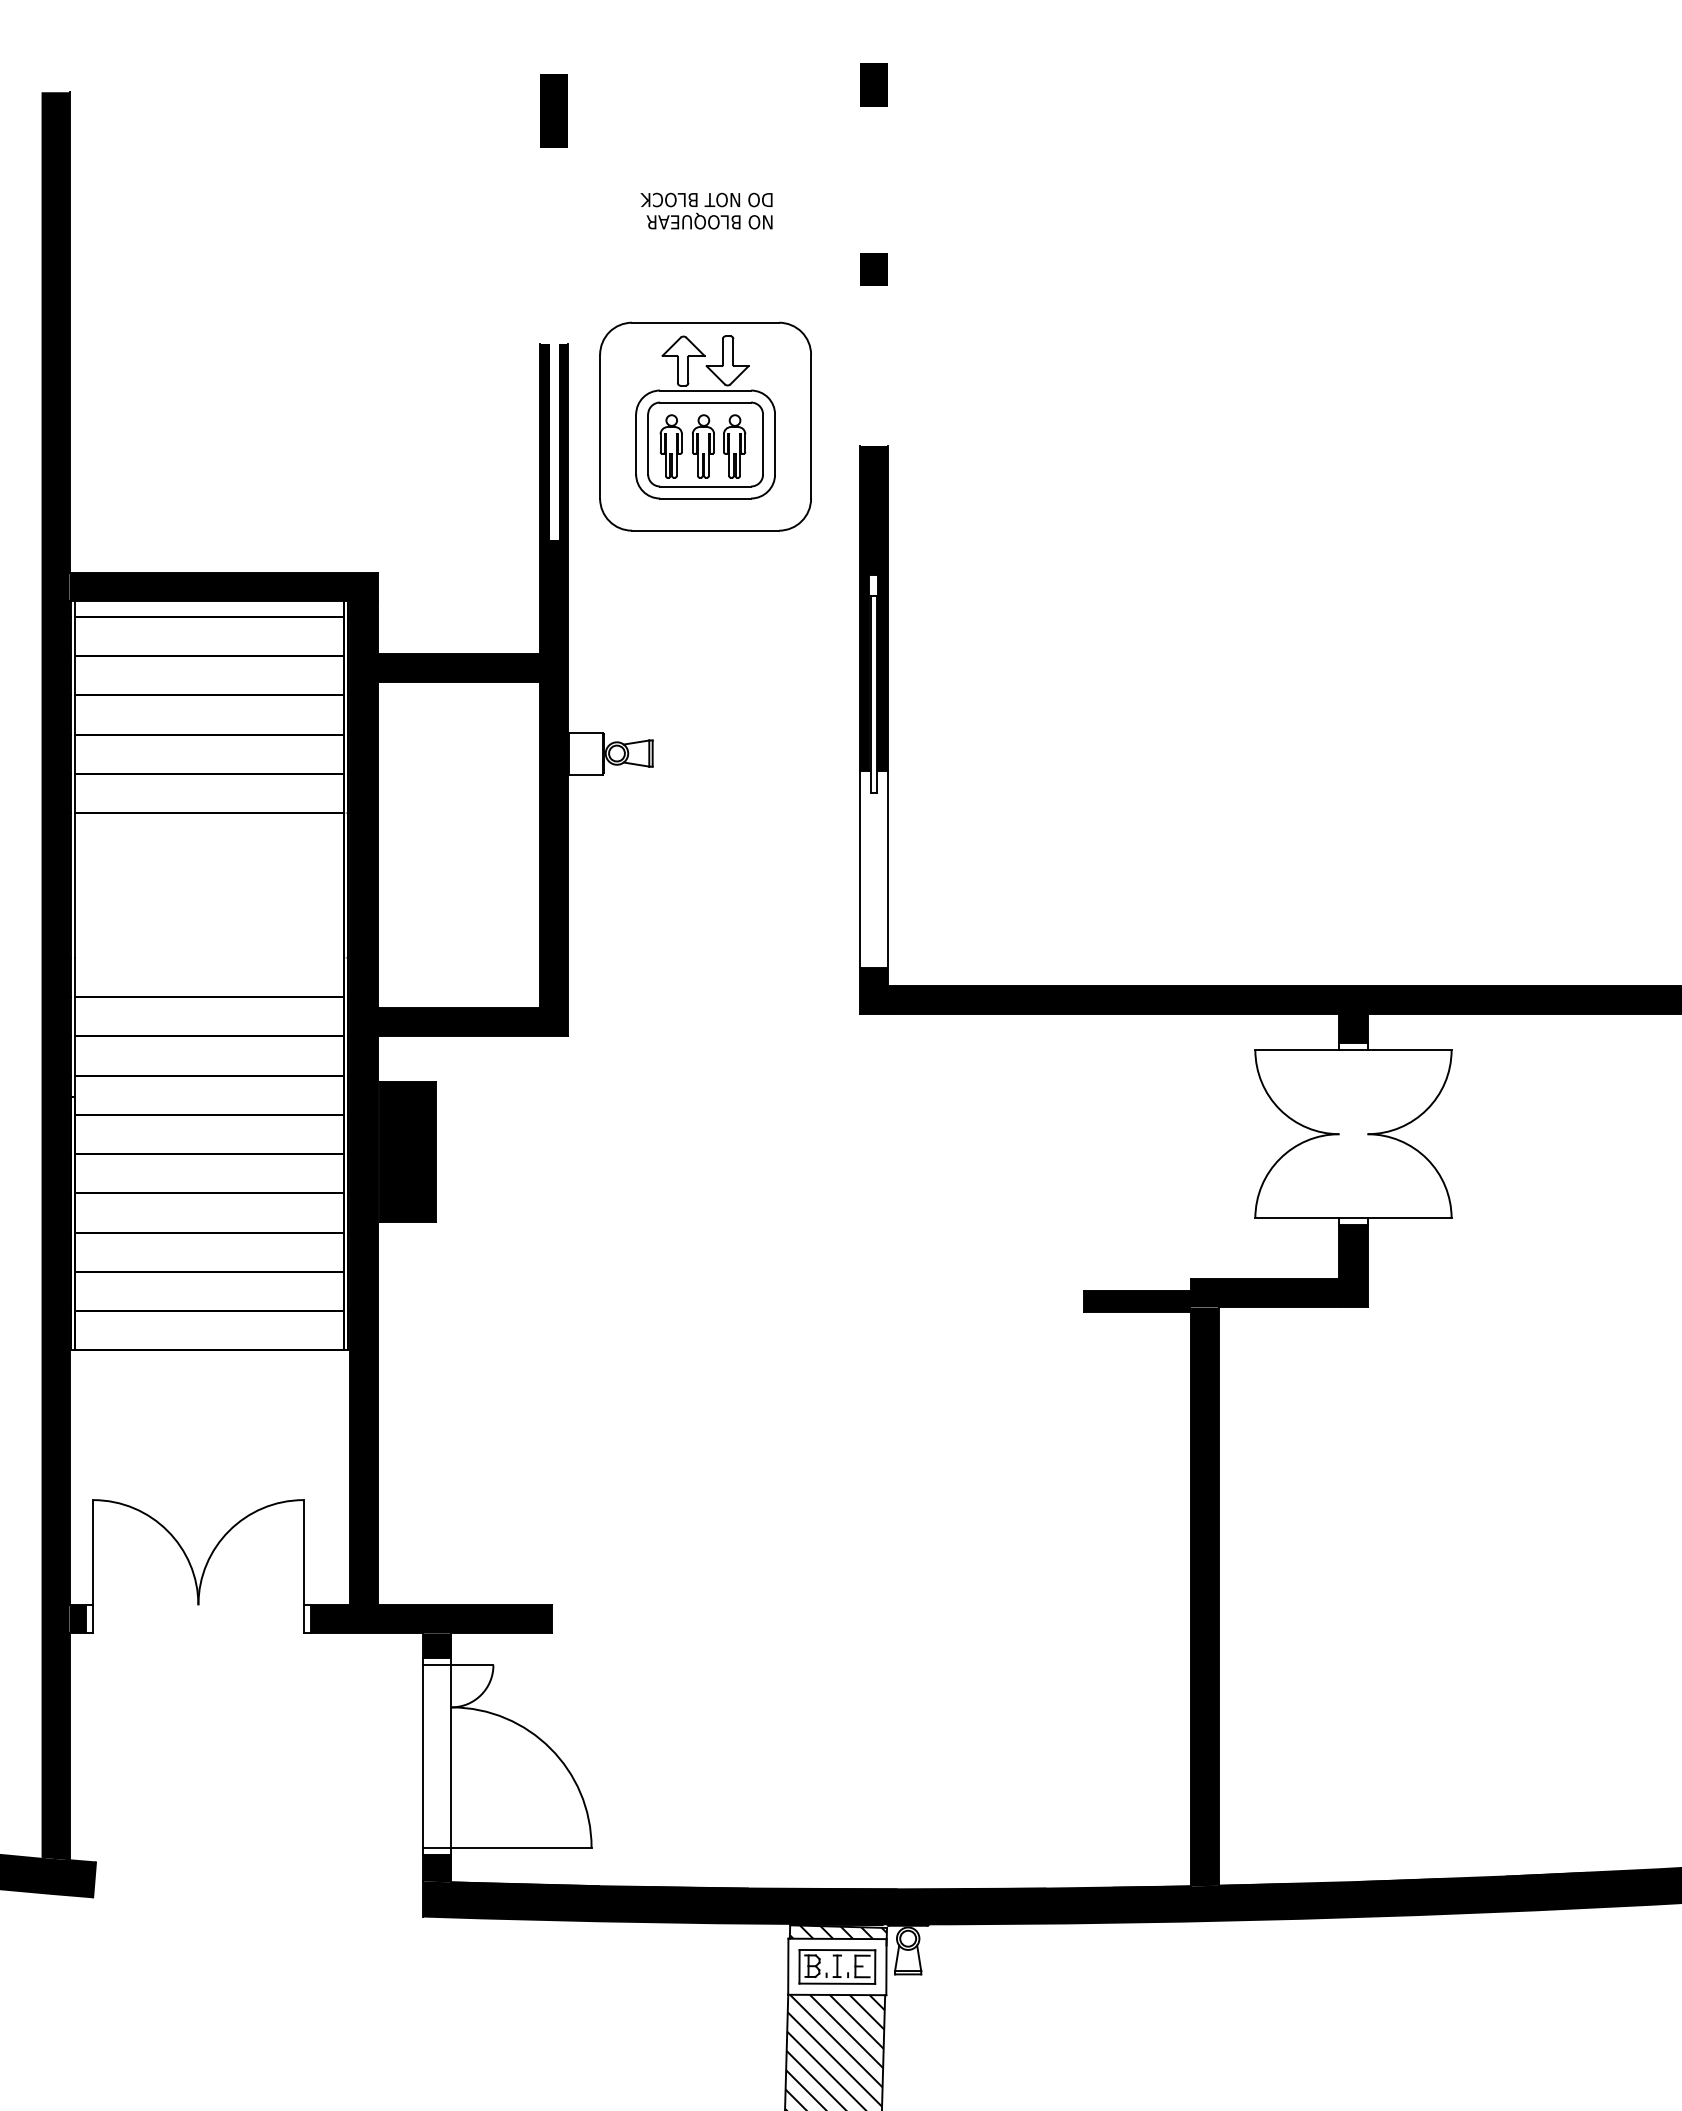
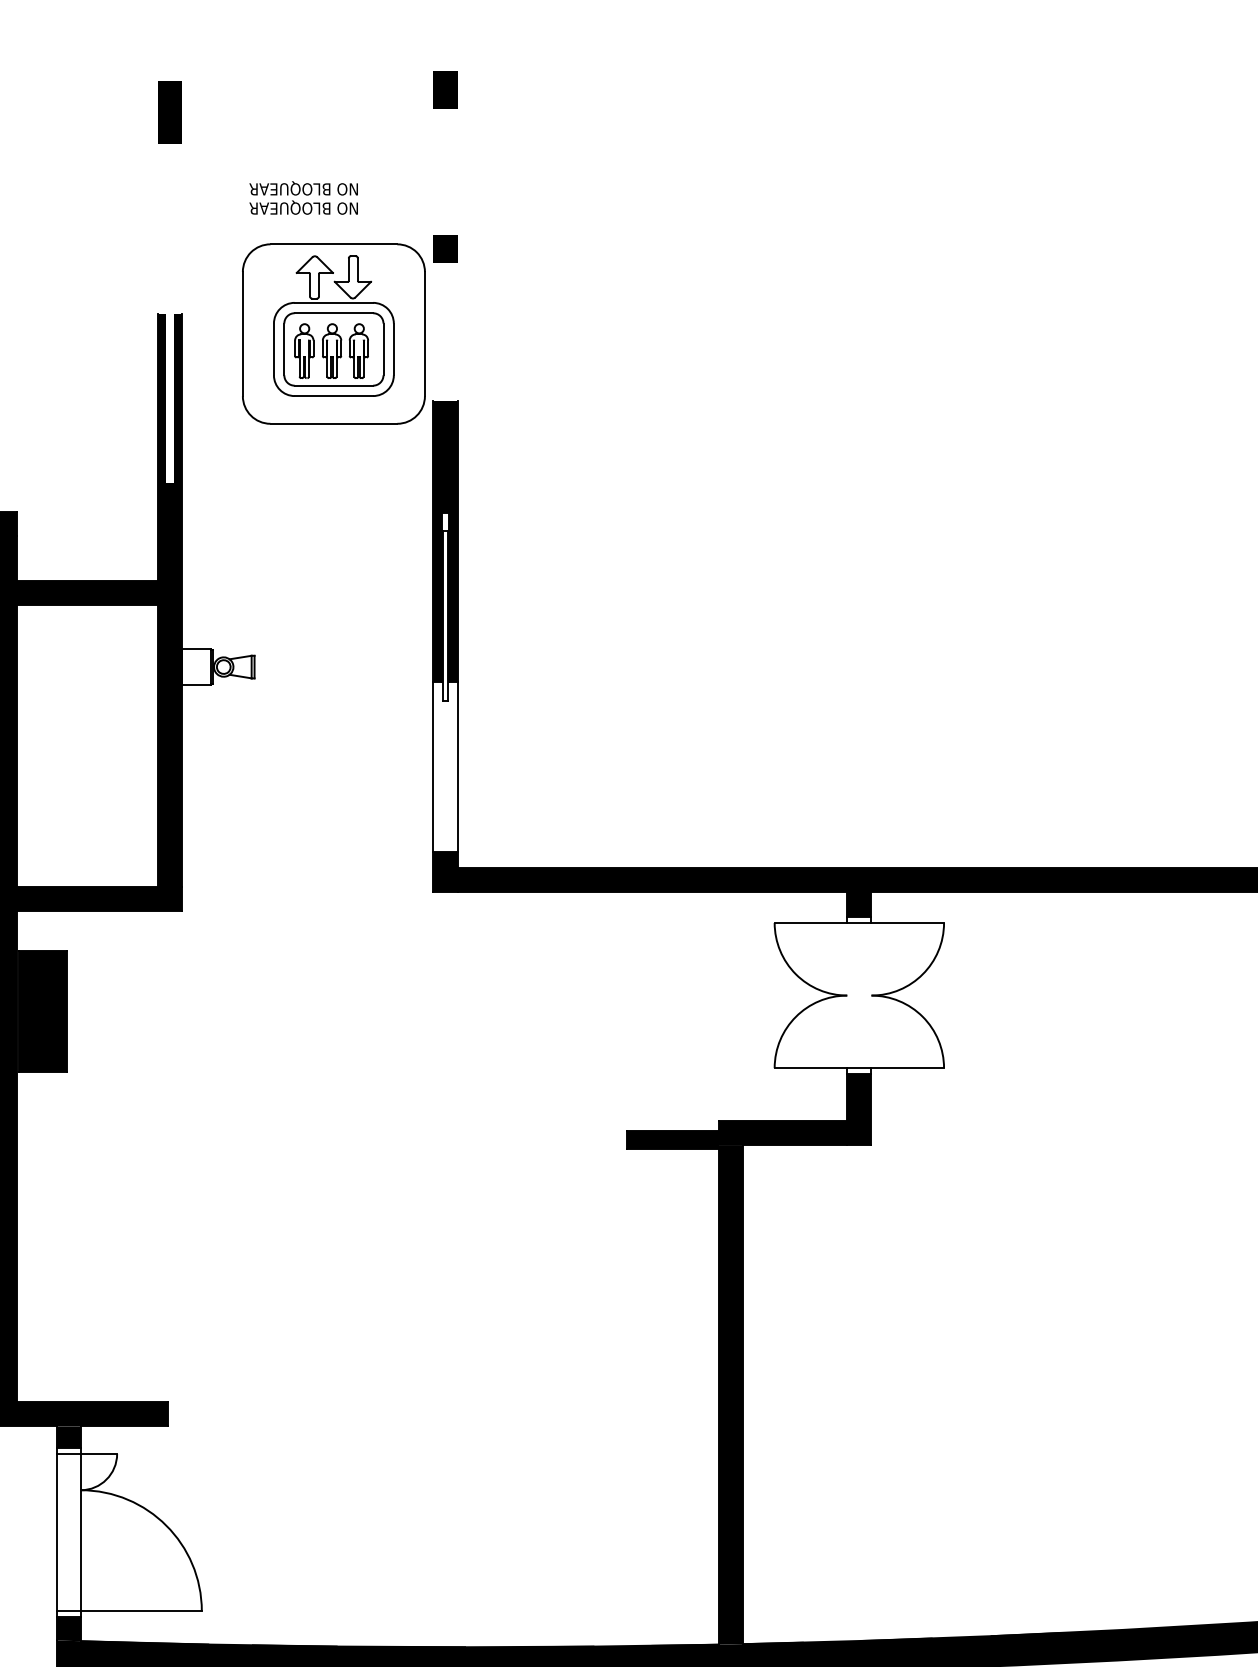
text: (705, 198) -> (300, 188), DO NOT BLOCK -> NO BLOQUEAR
part: (705, 426) -> (333, 333), moved

